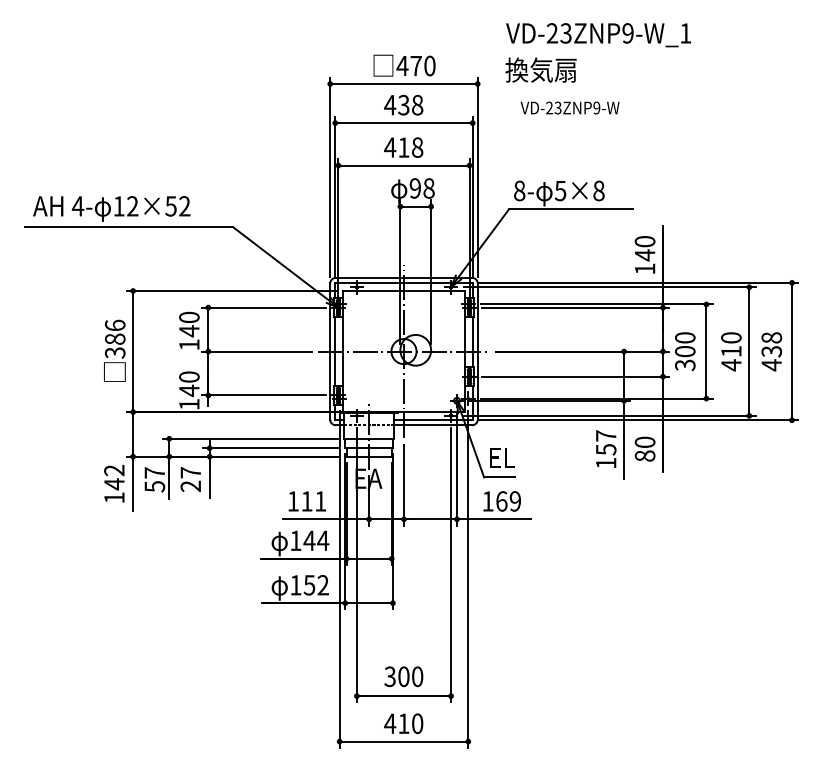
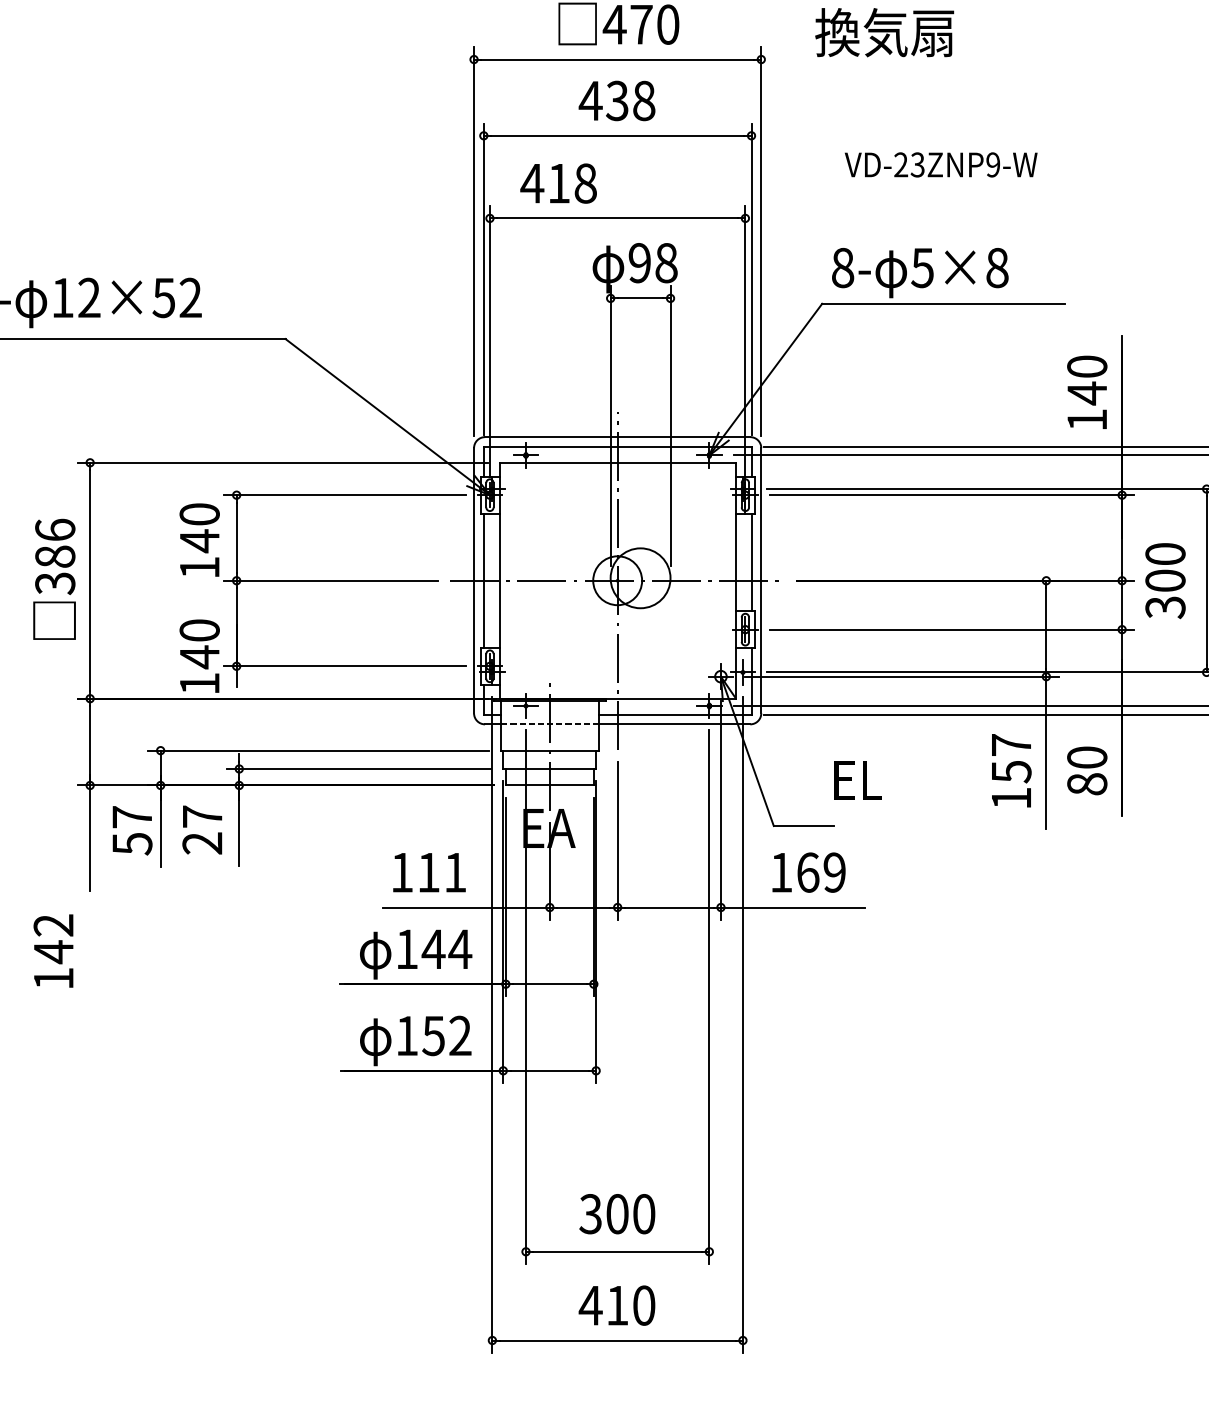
text: (569, 107) -> (940, 163), moved
text: (403, 147) -> (558, 183), moved
text: (502, 457) -> (858, 779), moved
text: (114, 483) -> (53, 950), moved

